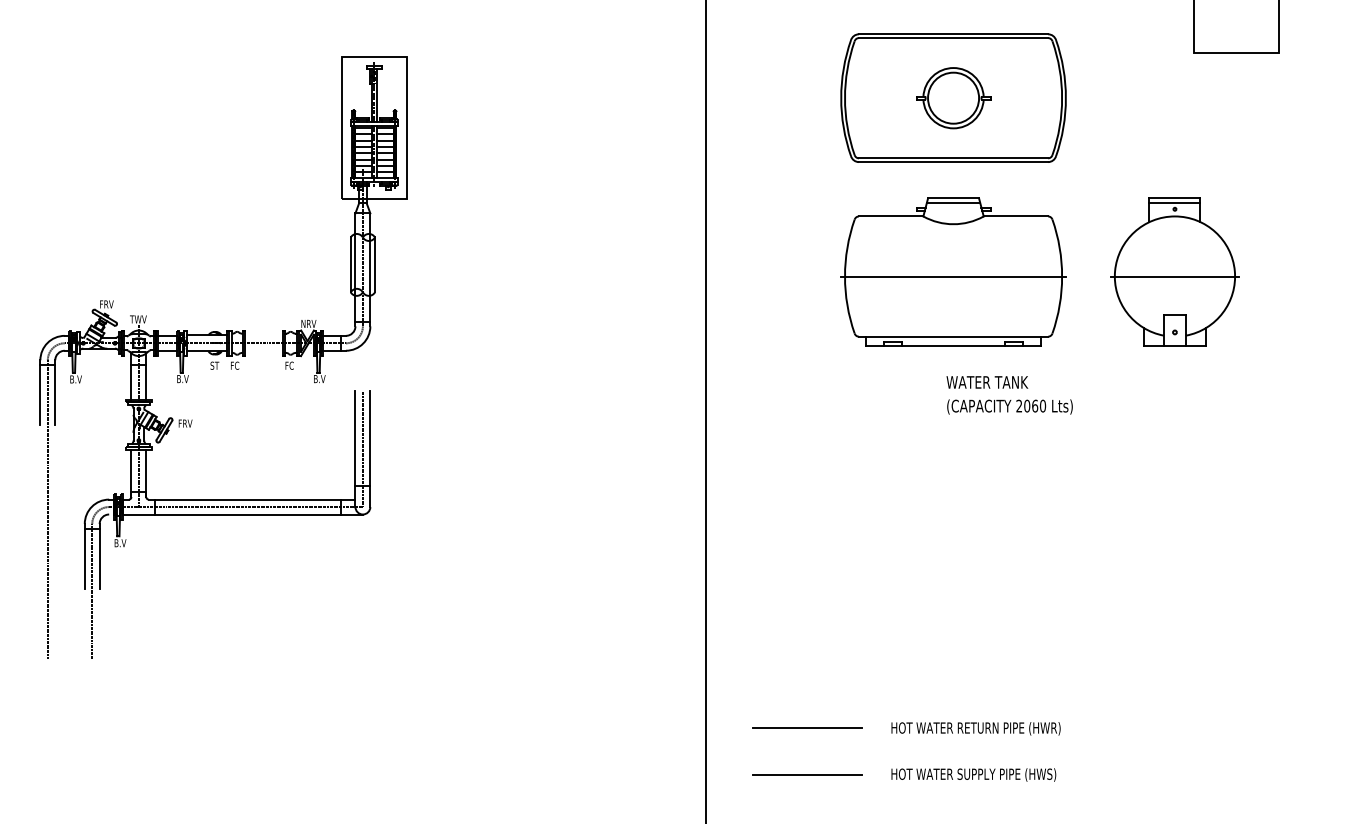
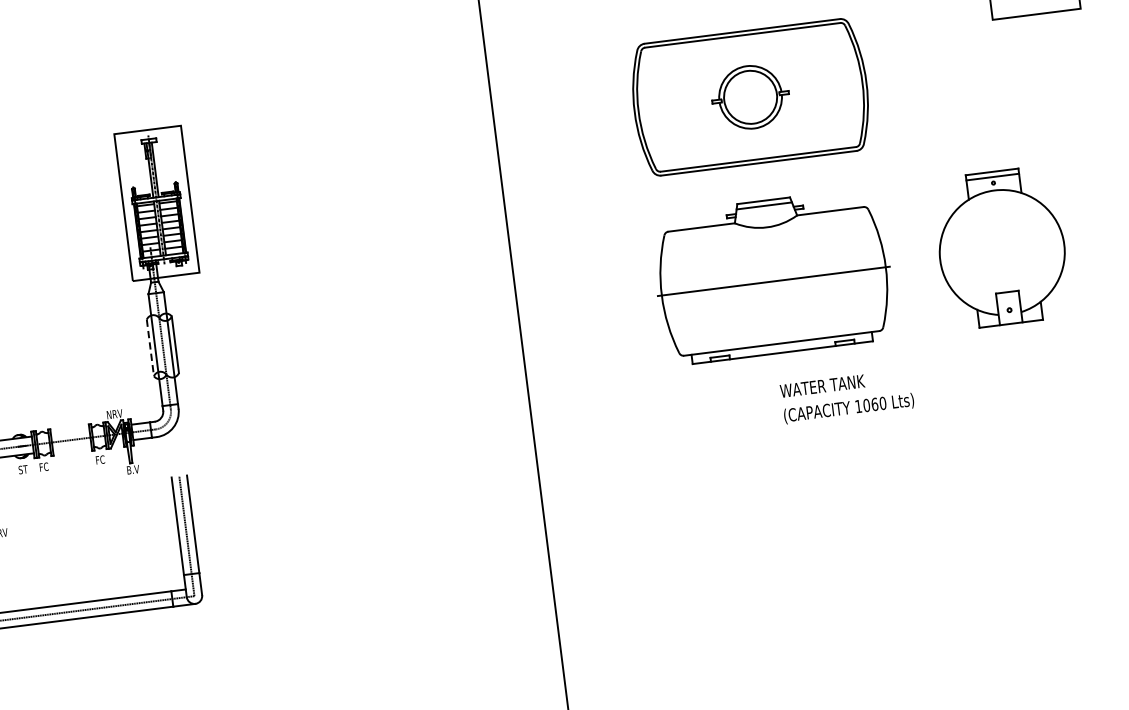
line: (350, 265) -> (150, 348), solid -> dashed
line: (1174, 276) -> (1001, 252), removed
text: (1019, 405) -> (858, 405), 2060 -> 1060

